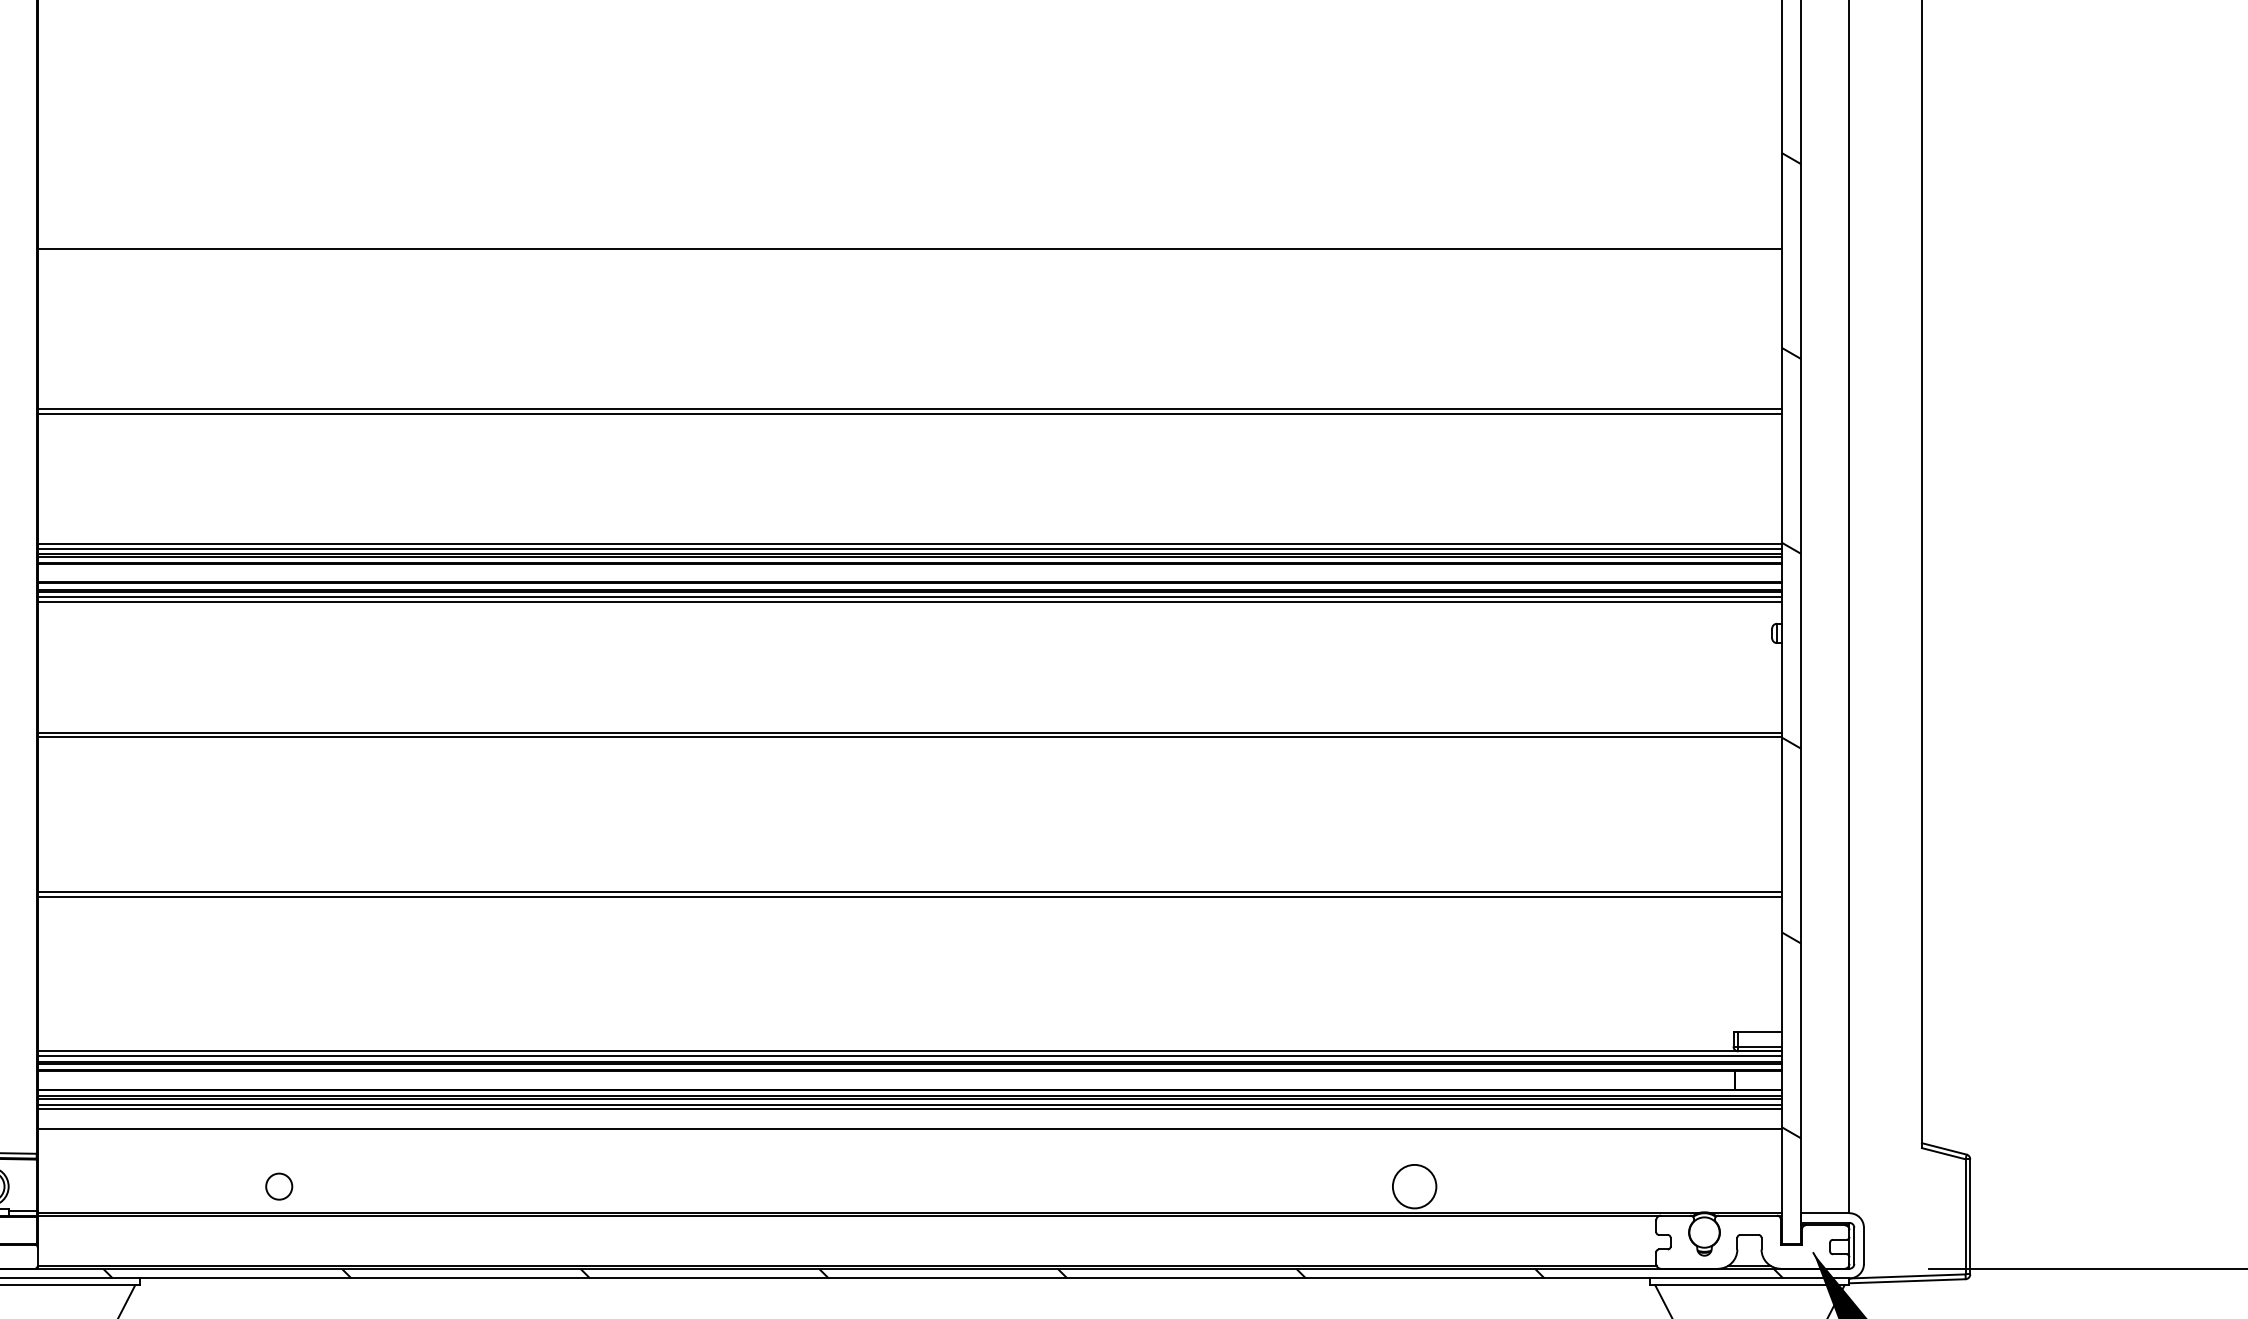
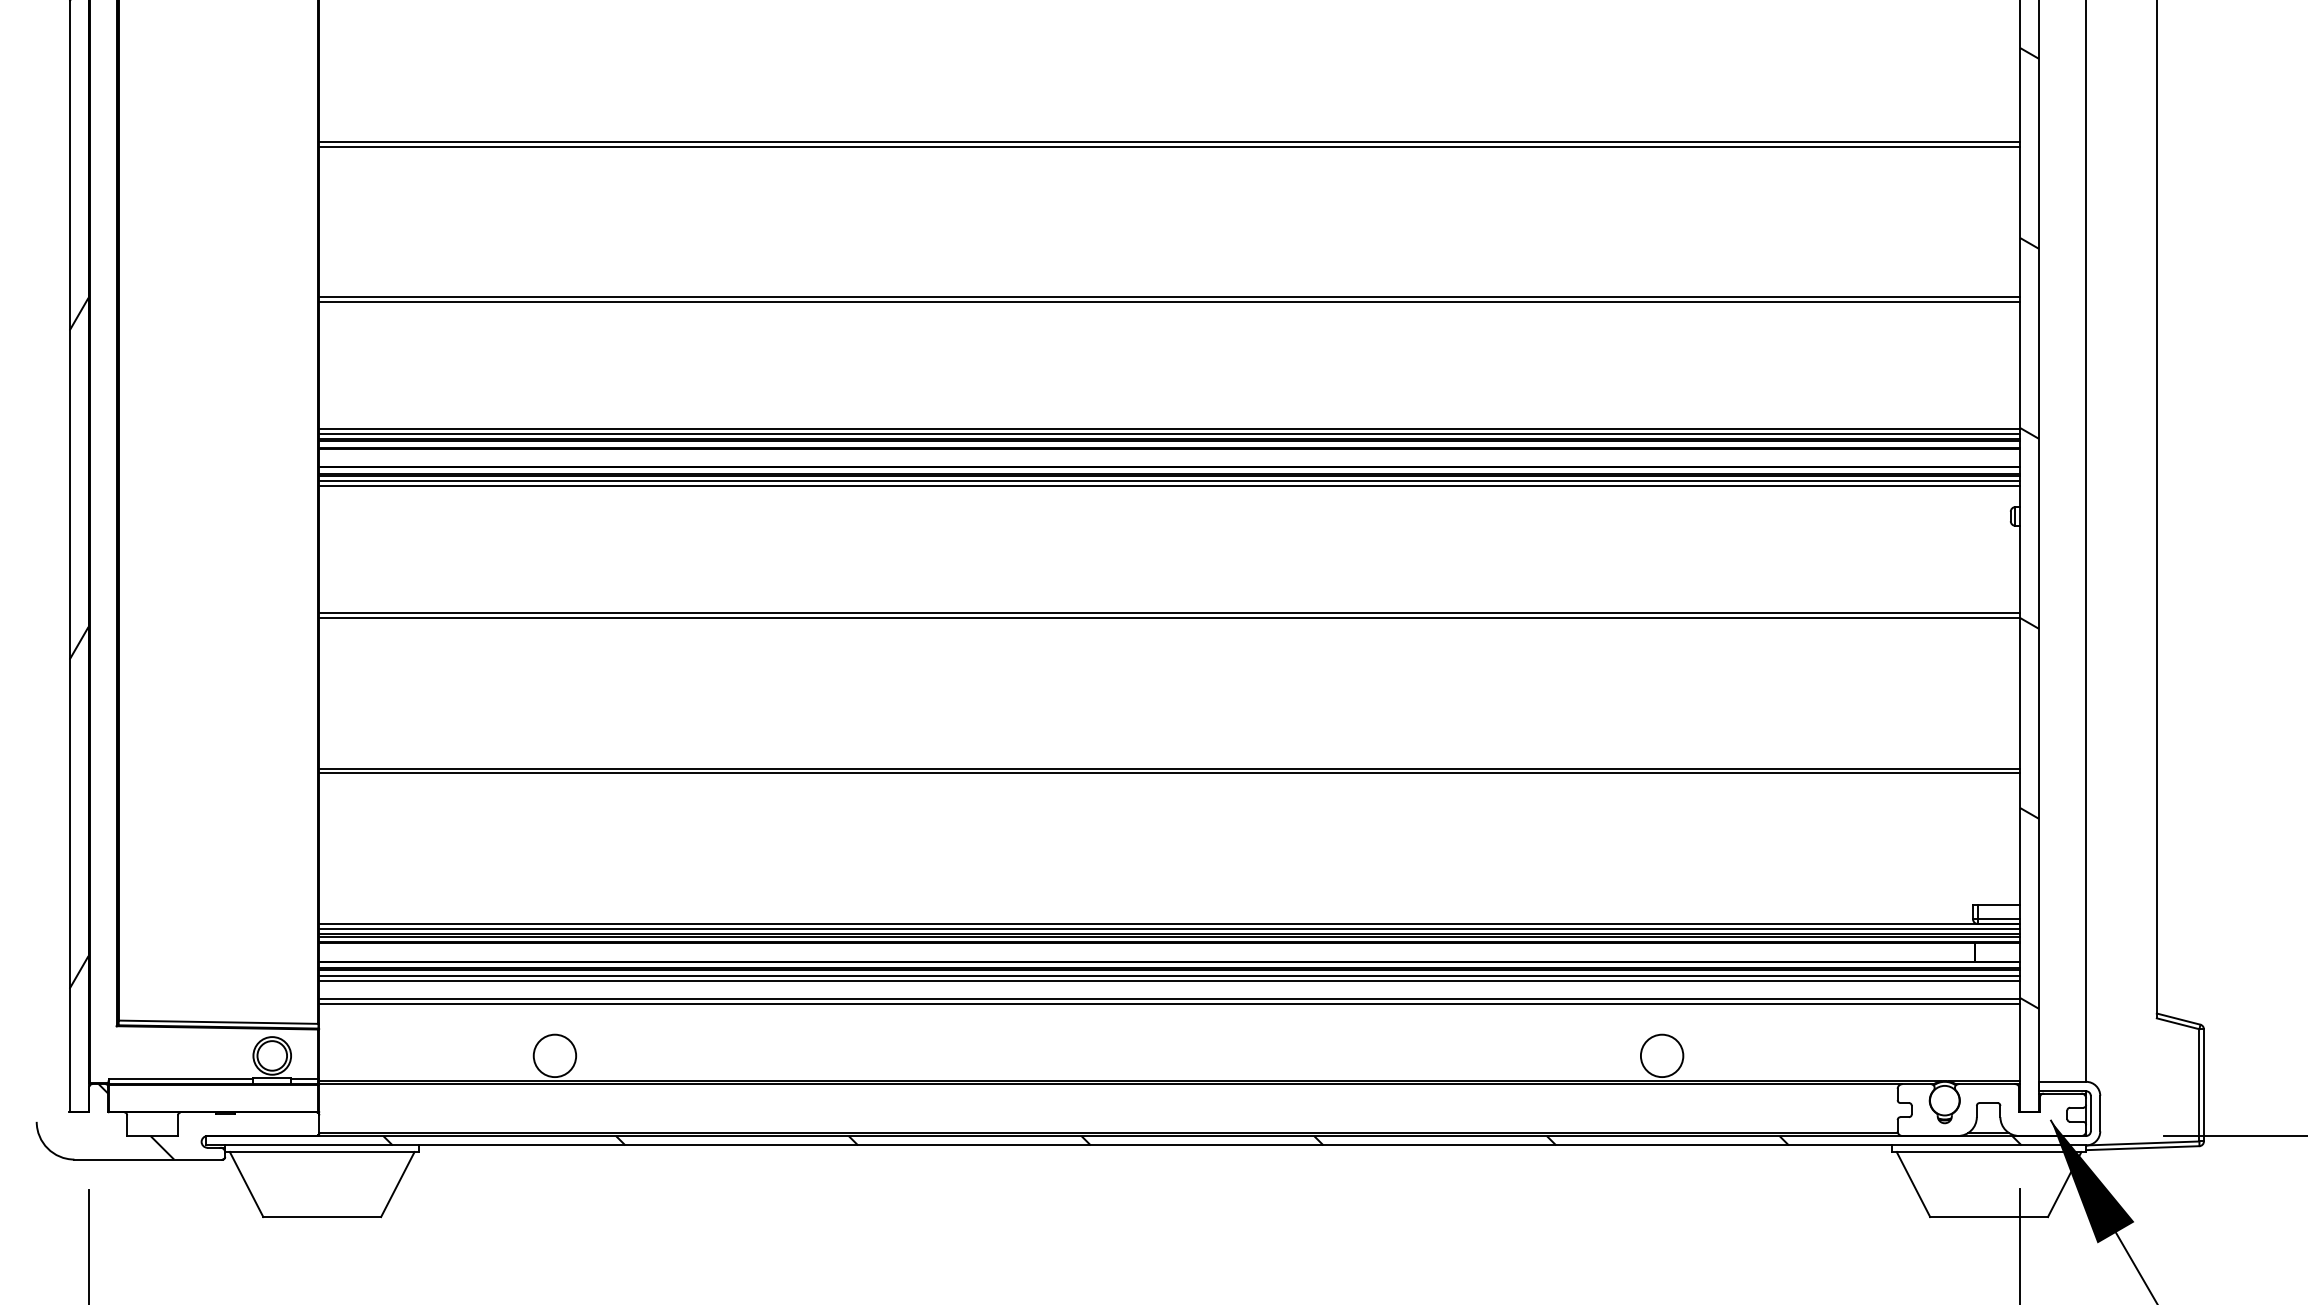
line: (909, 254) -> (1169, 146), added
line: (909, 1133) -> (1169, 1004), added
circle: (278, 1186) -> (554, 1055), size x1.67

